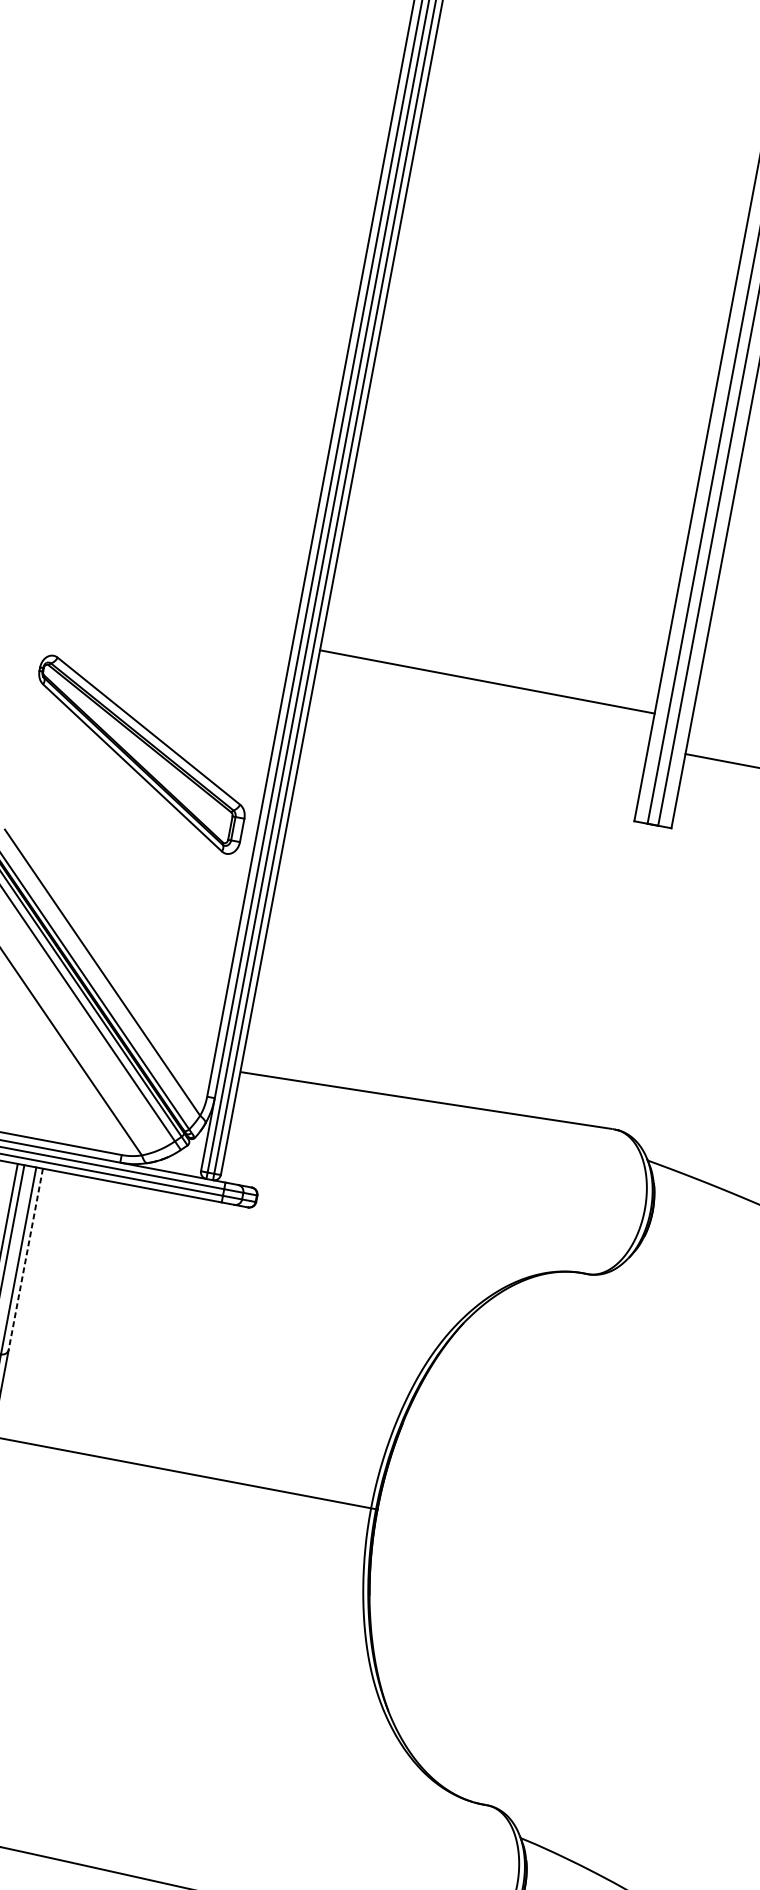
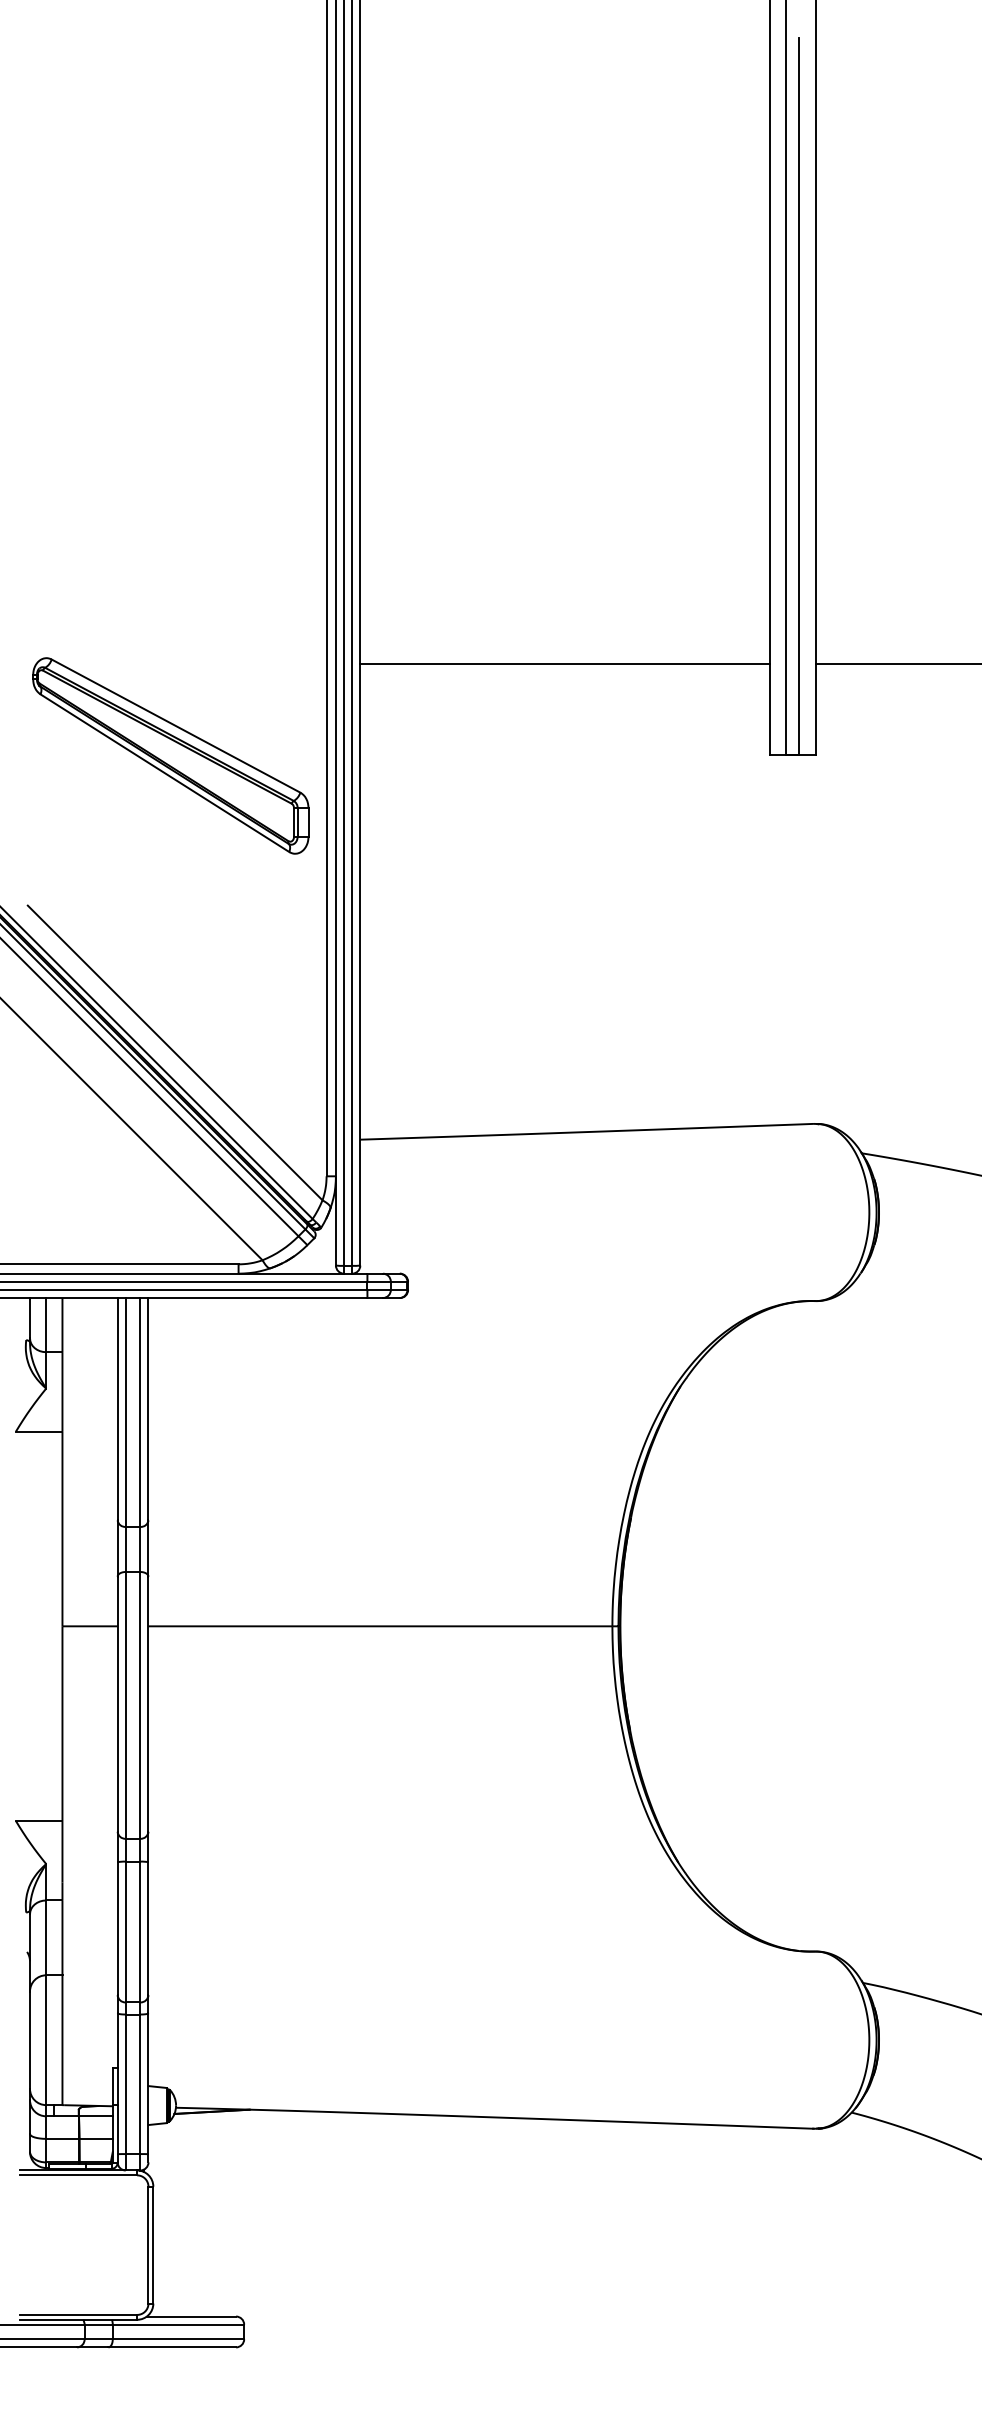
line: (487, 682) -> (565, 664), moved
part: (139, 754) -> (170, 755), moved
line: (25, 1259) -> (148, 1409), dashed -> solid

